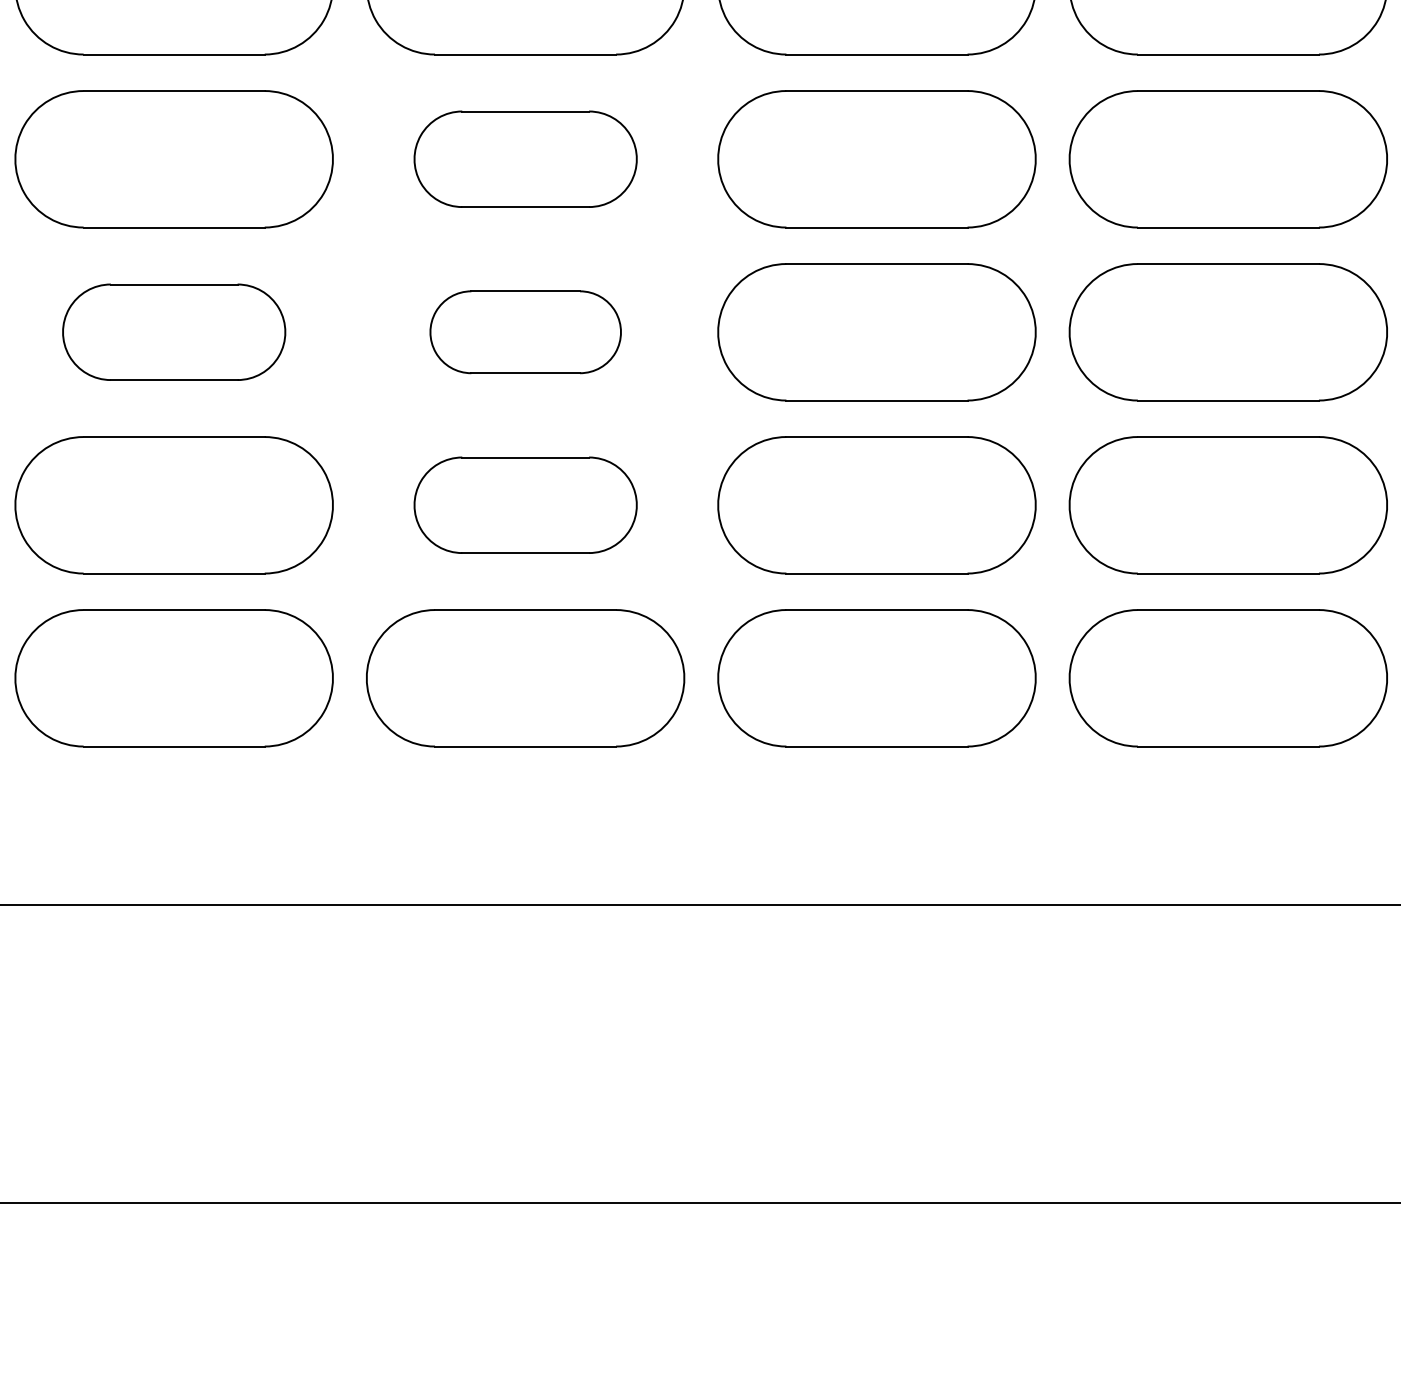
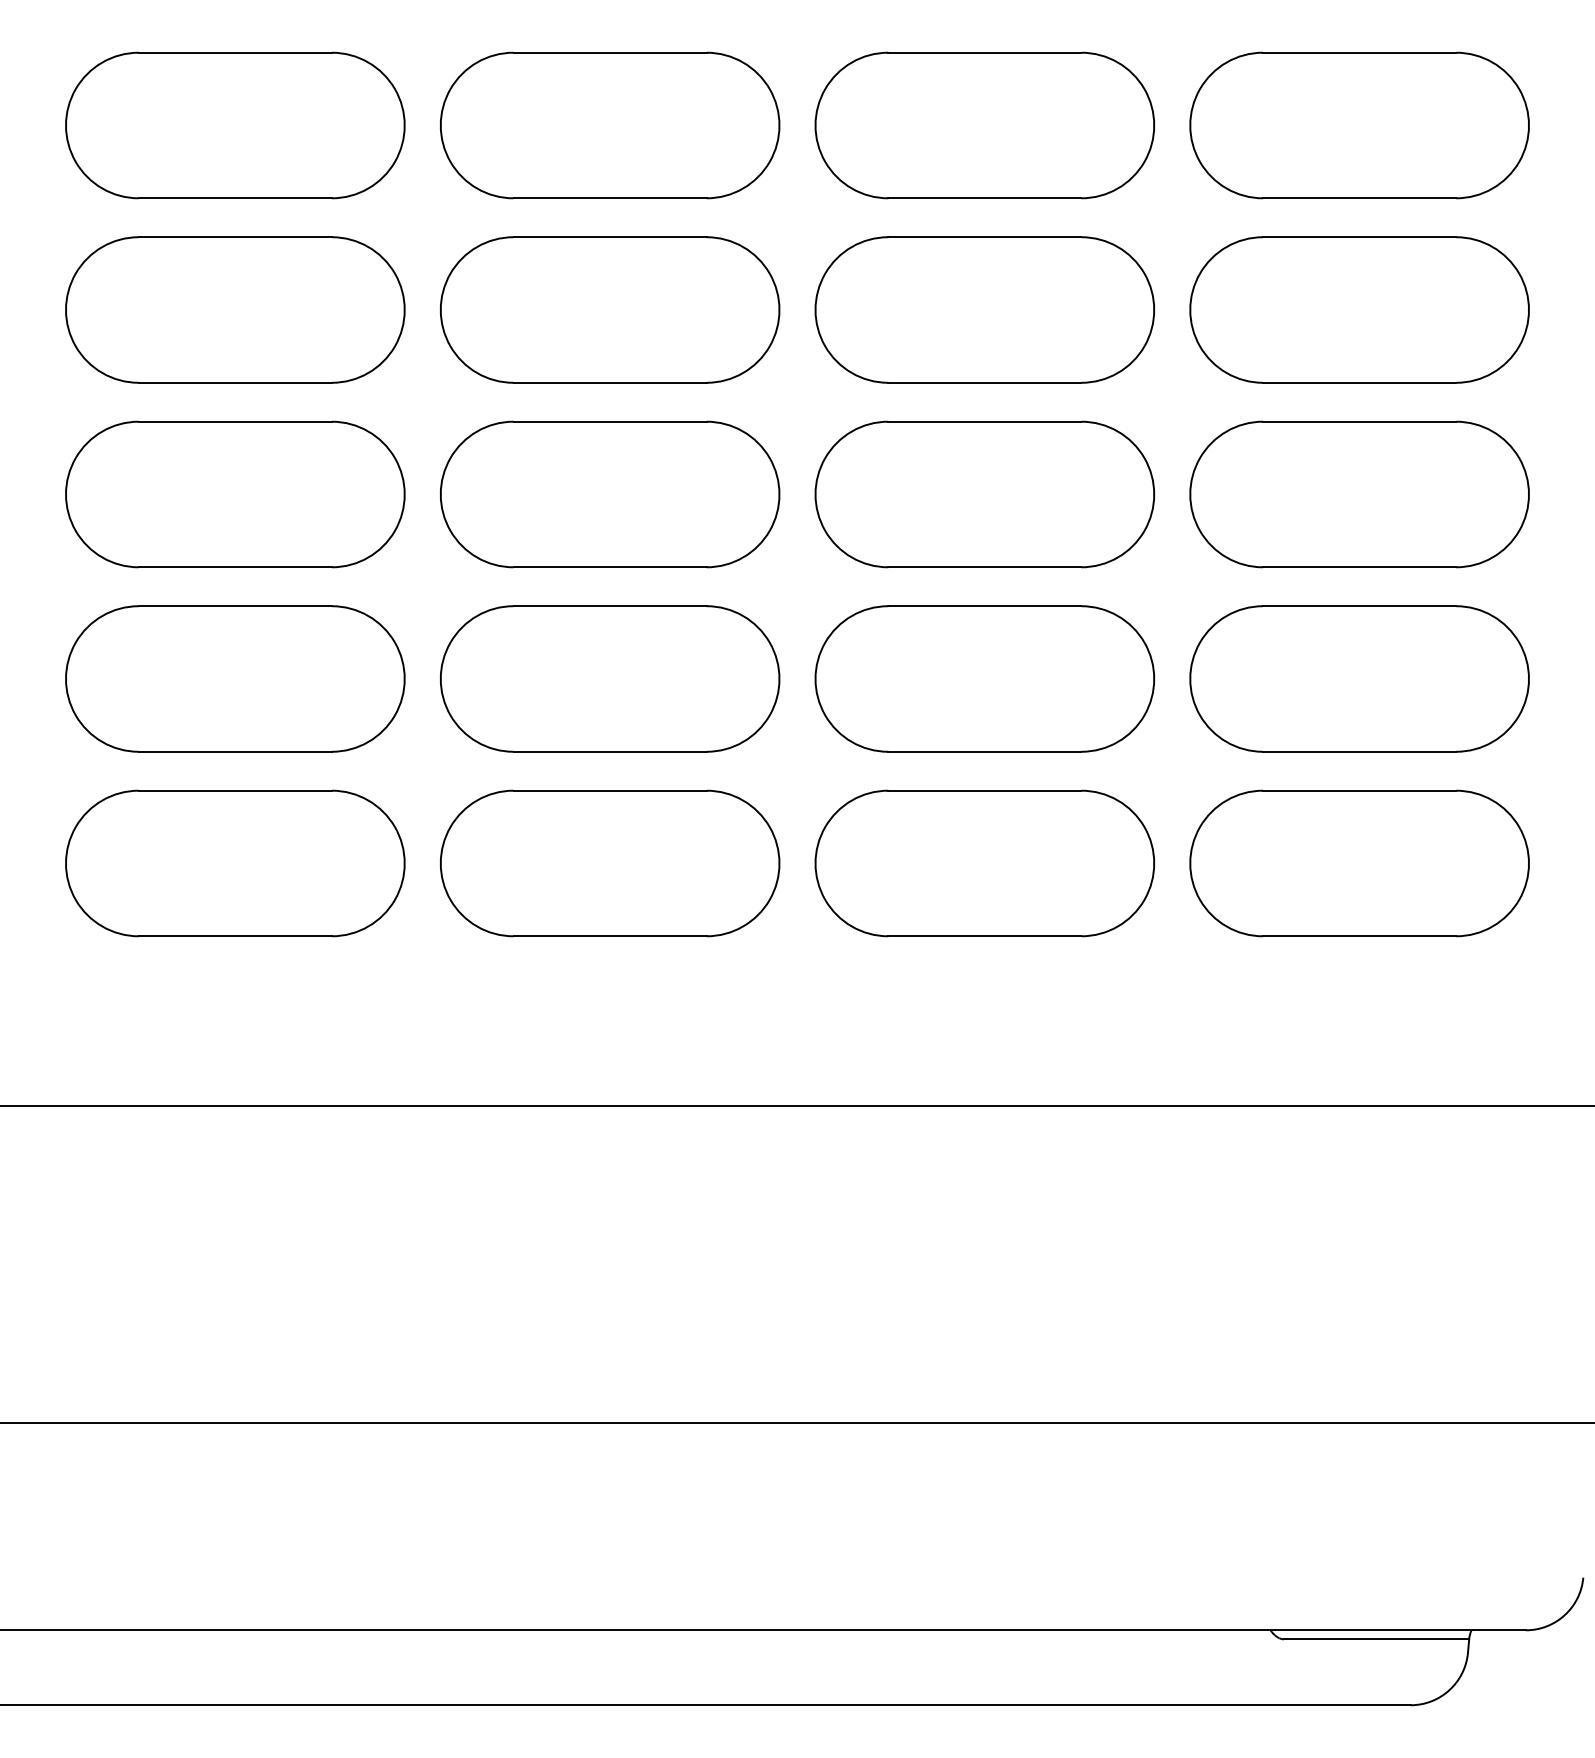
part: (525, 158) -> (610, 309), size x1.43
part: (174, 332) -> (235, 494), size x1.43
part: (525, 332) -> (610, 494), size x1.67
part: (525, 504) -> (610, 678), size x1.43

